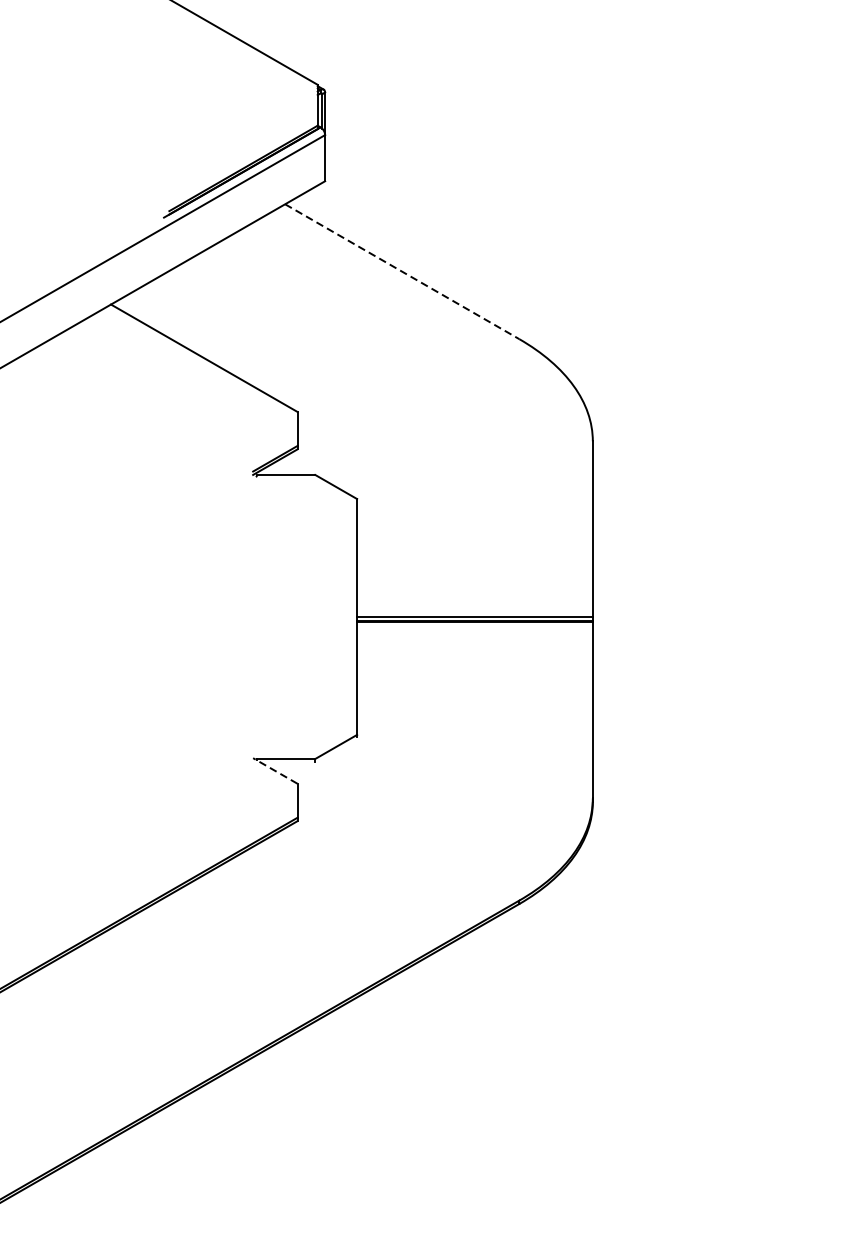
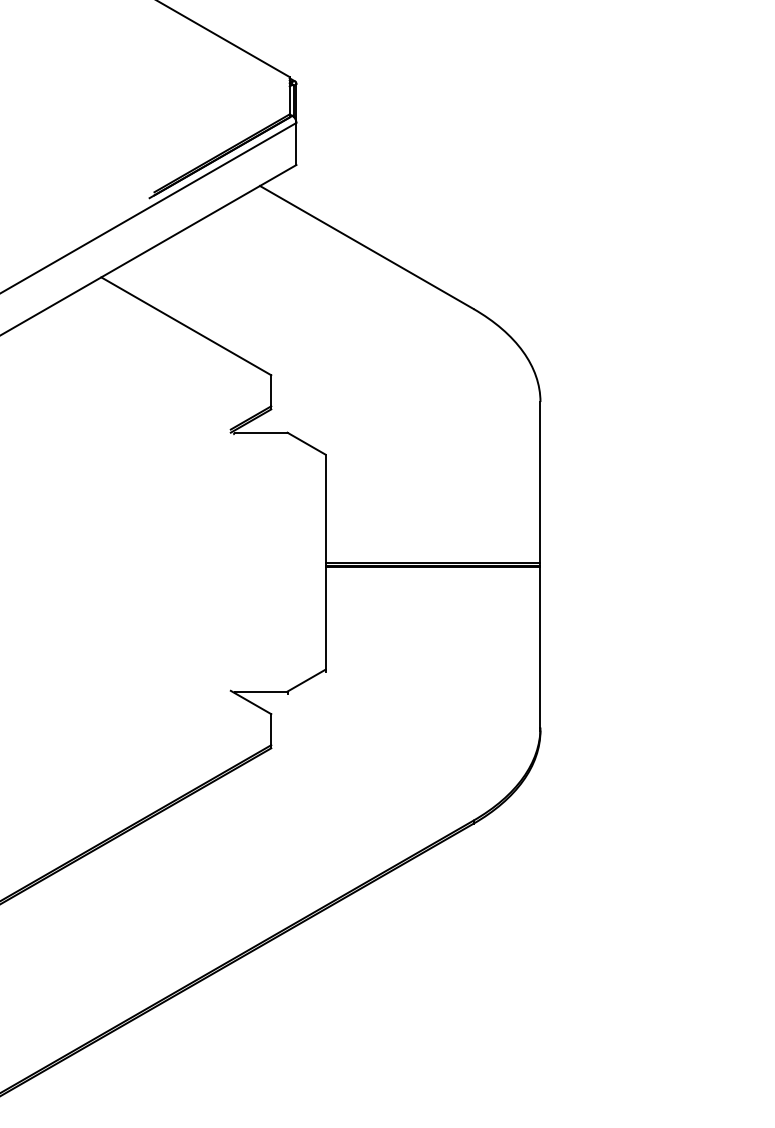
line: (403, 271) -> (367, 247), dashed -> solid
line: (274, 770) -> (250, 702), dashed -> solid

